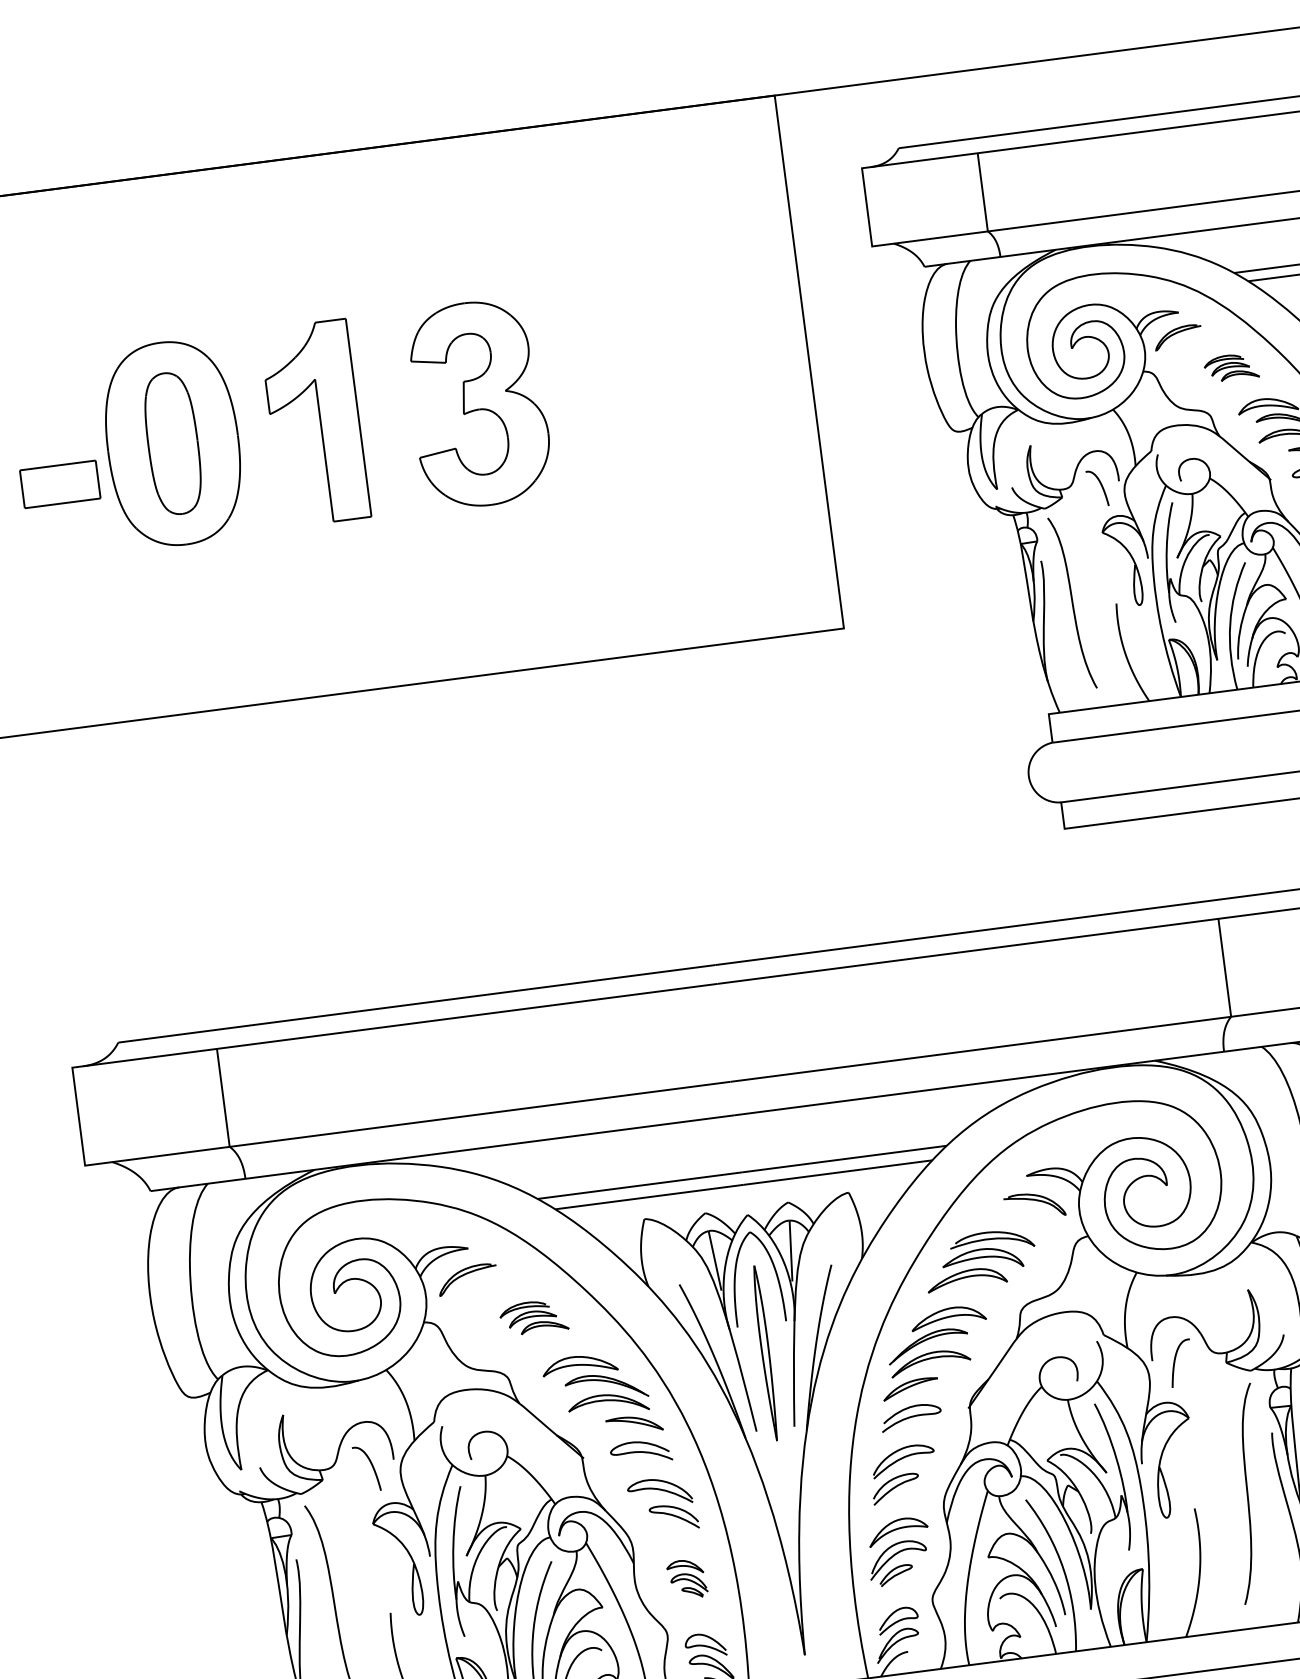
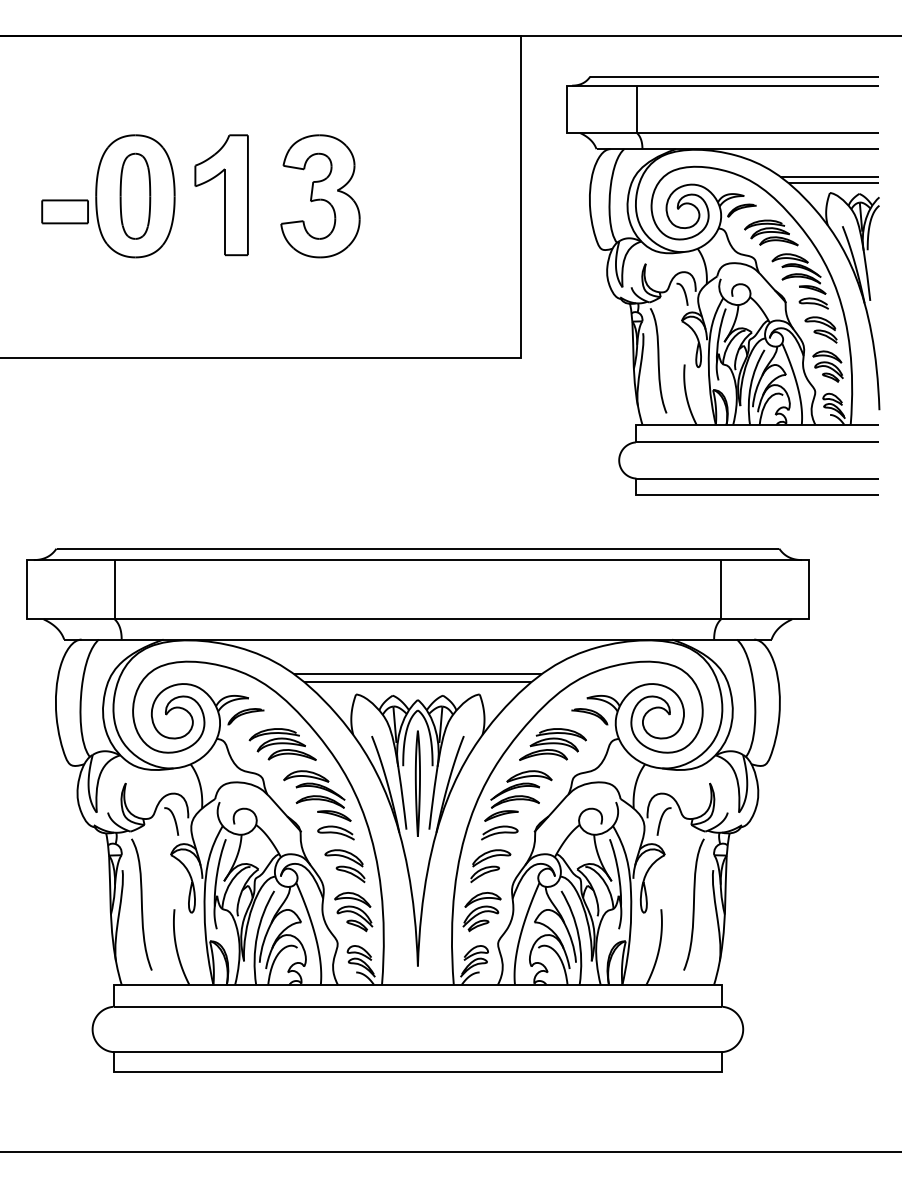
part: (1231, 366) -> (771, 232), size x1.67
part: (533, 1317) -> (282, 744), size x1.67
part: (686, 1579) -> (353, 912), size x1.67

